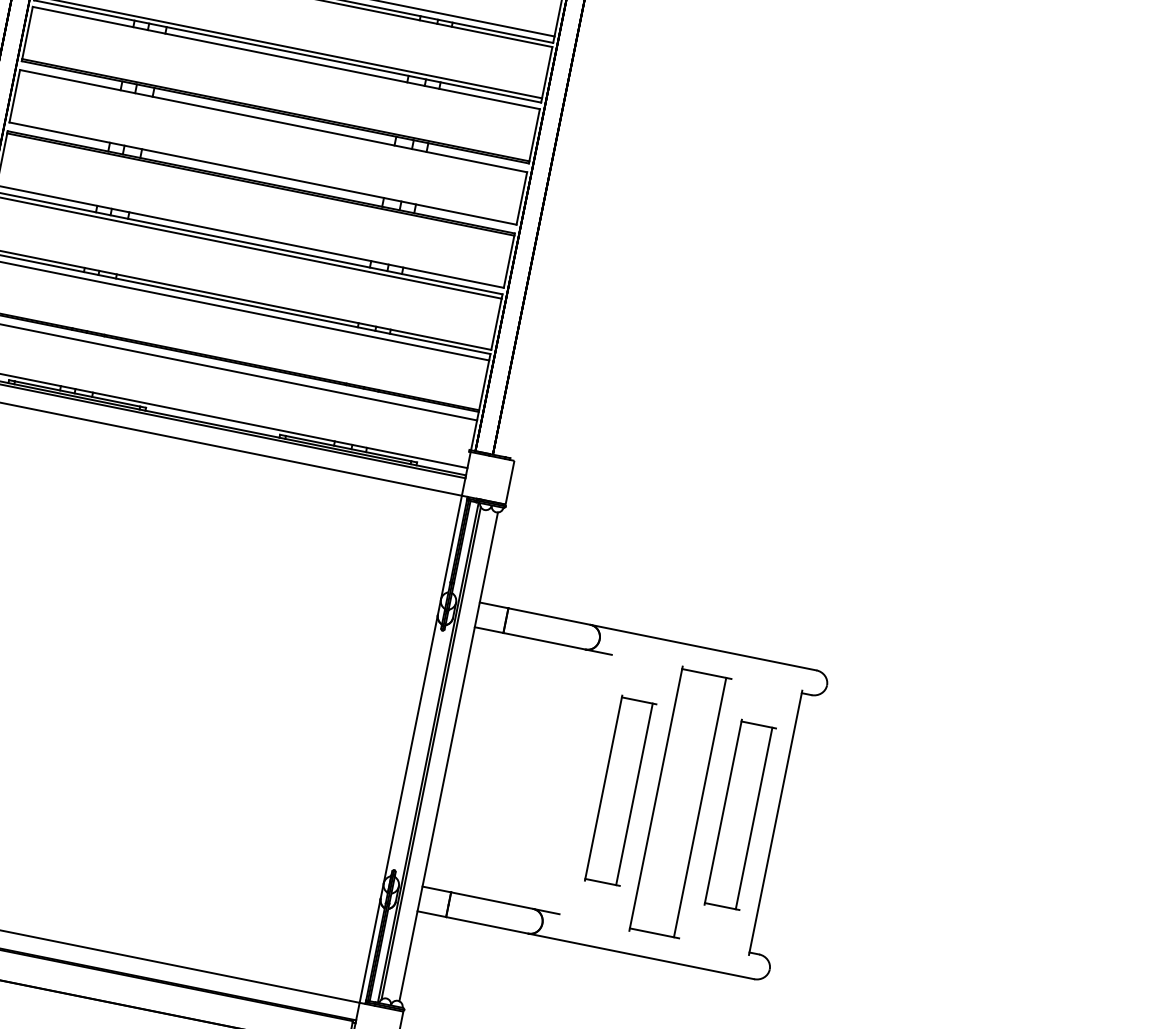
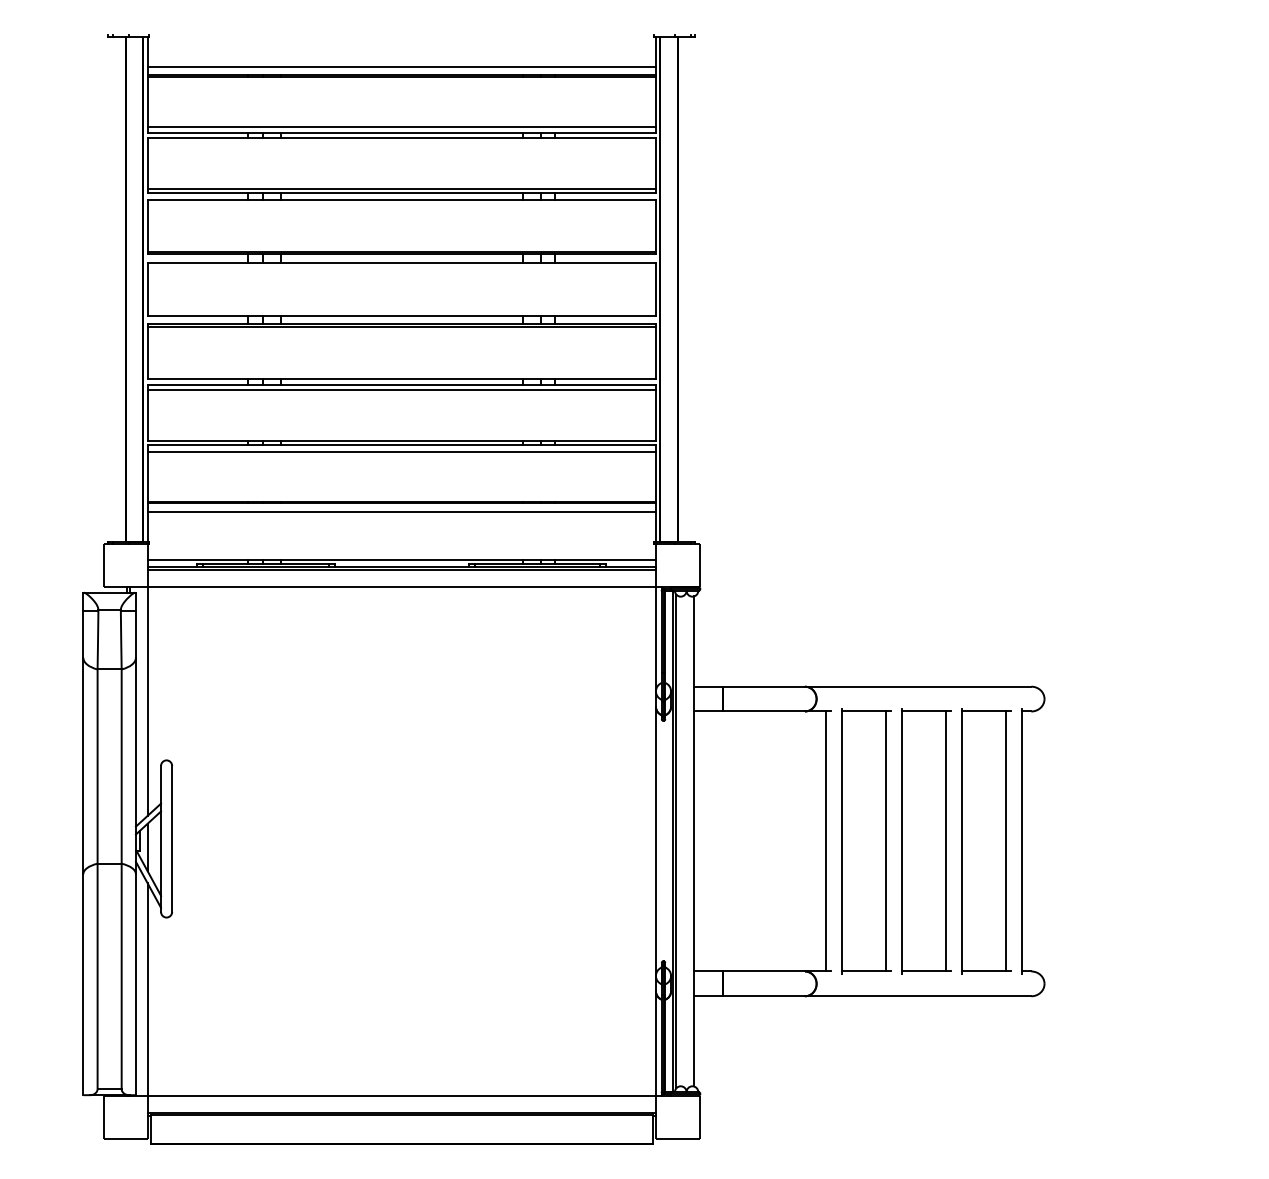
line: (580, 783) -> (826, 841), added
part: (620, 791) -> (866, 841), size x1.43
part: (740, 815) -> (986, 841), size x1.43

